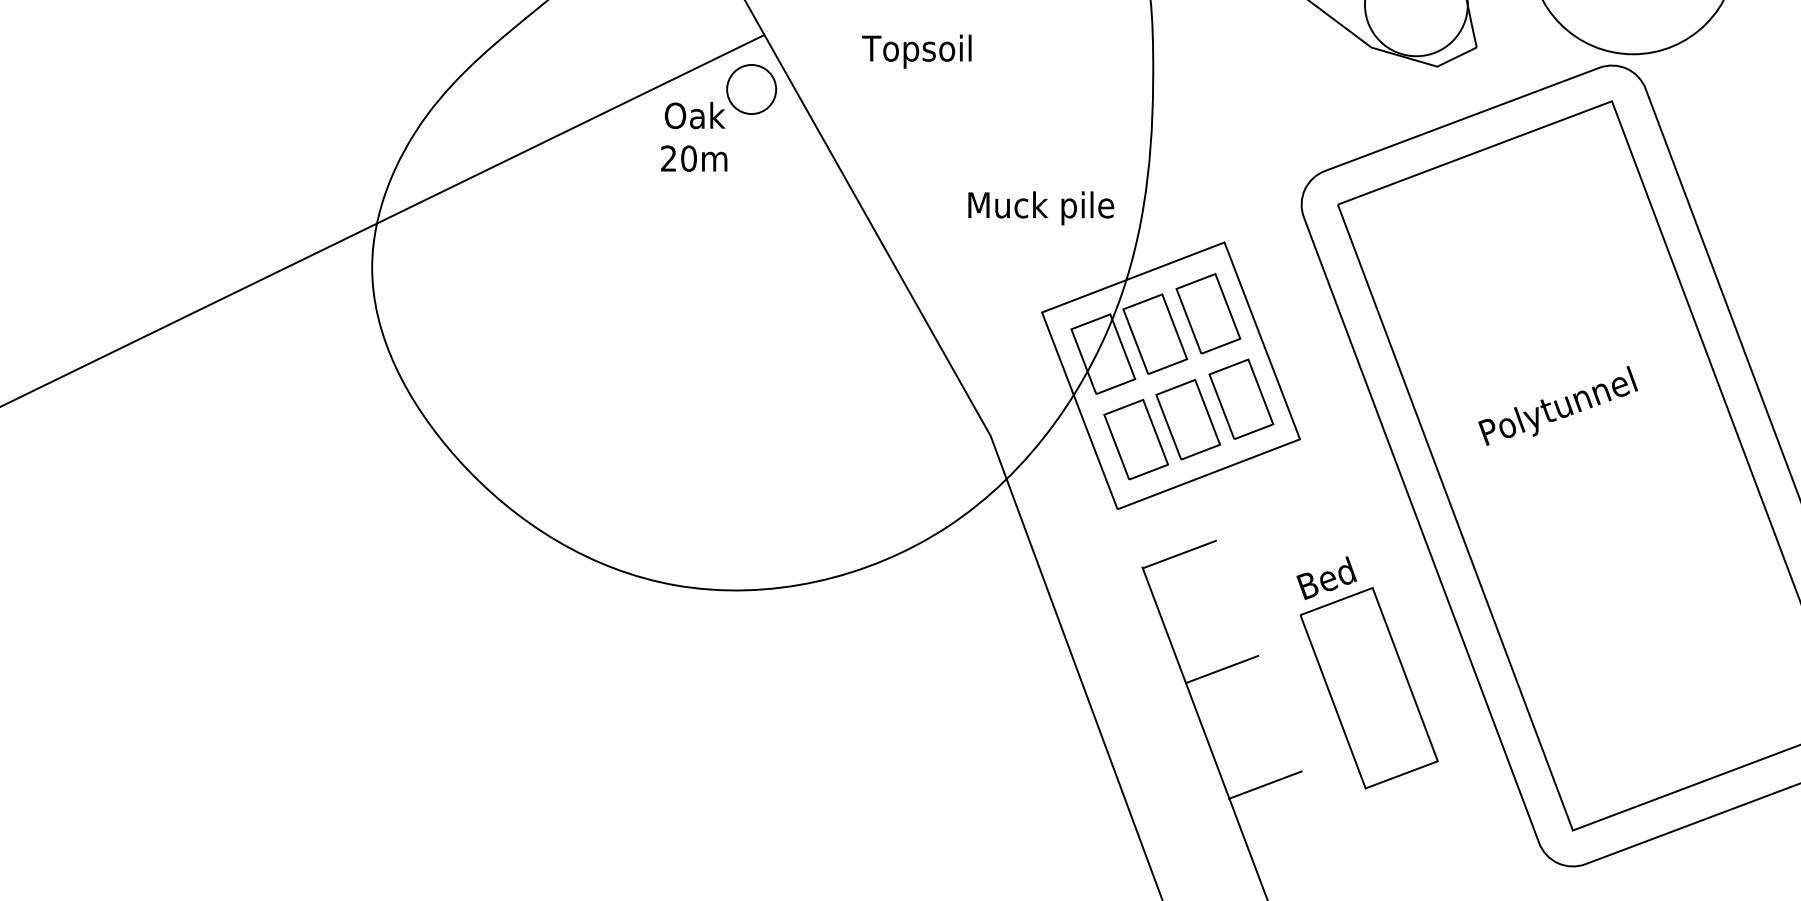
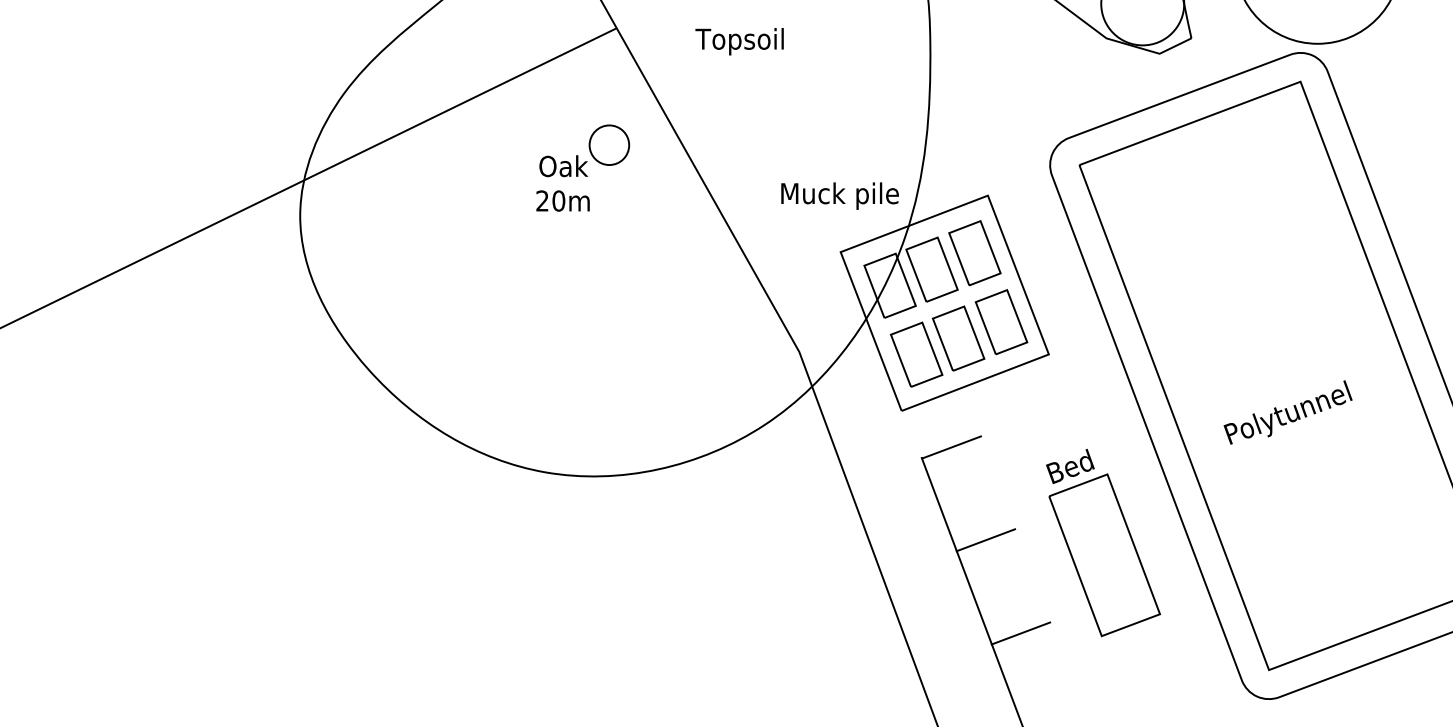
part: (719, 117) -> (583, 167), moved
text: (1040, 207) -> (839, 195), moved
text: (1557, 405) -> (1287, 412), moved

